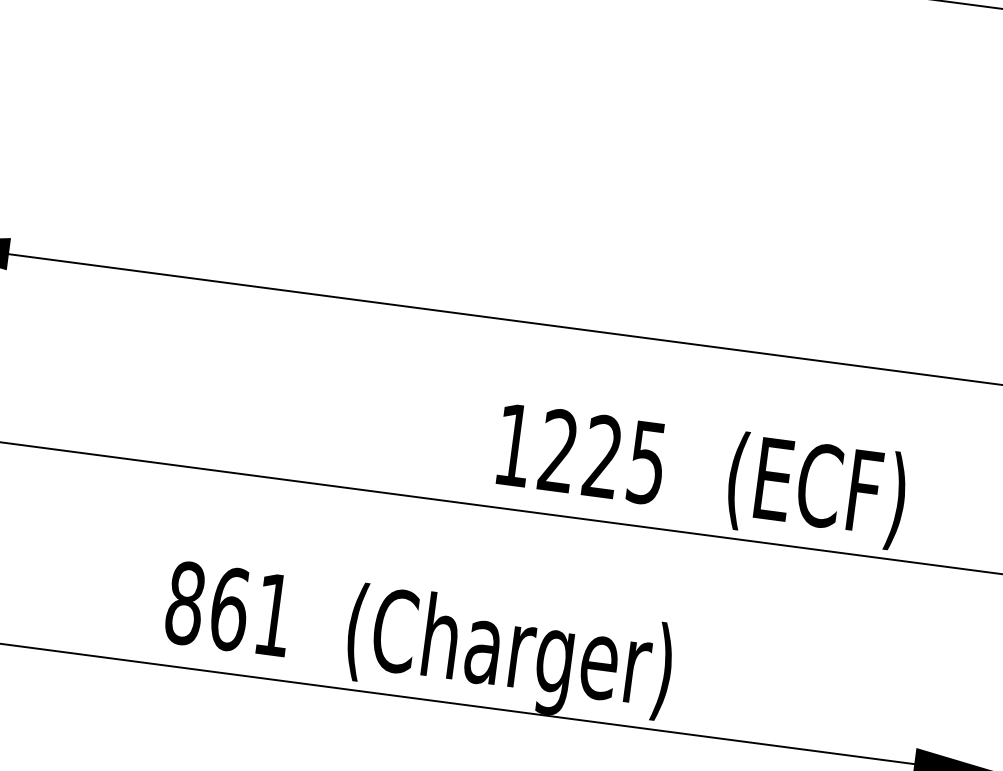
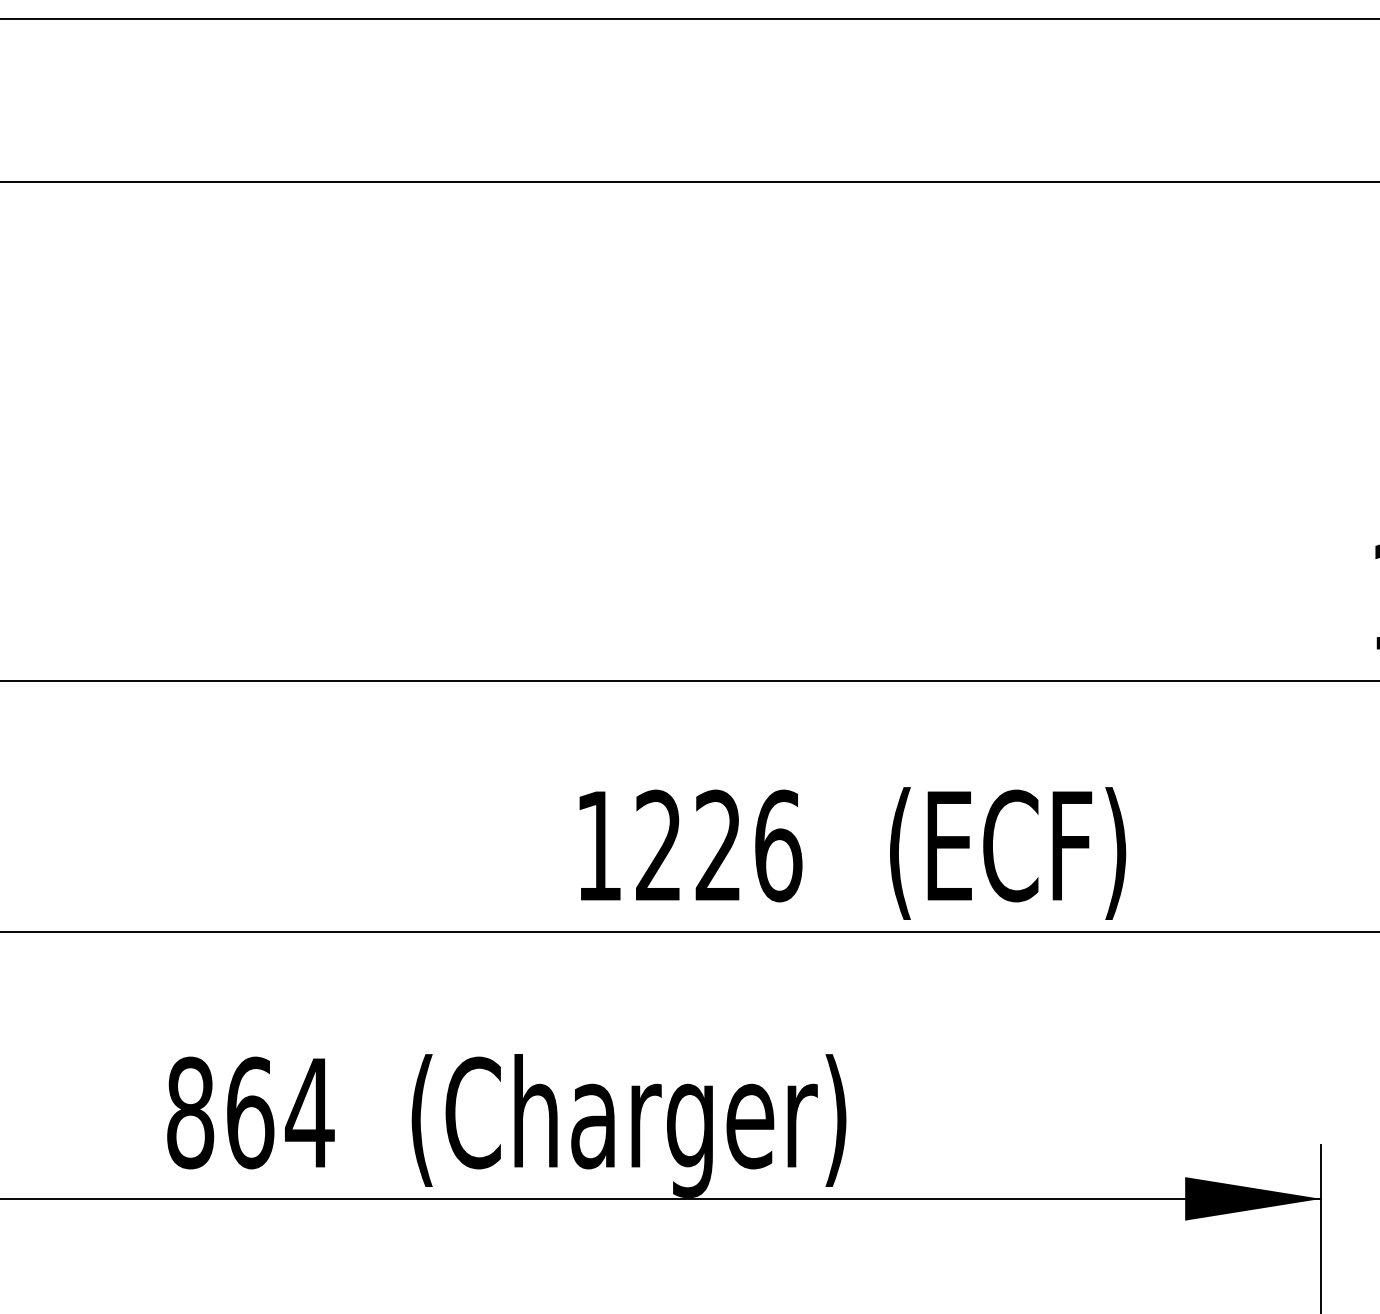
text: (647, 462) -> (778, 845), 1225 -> 1226
text: (273, 614) -> (309, 1112), 861 -> 864

